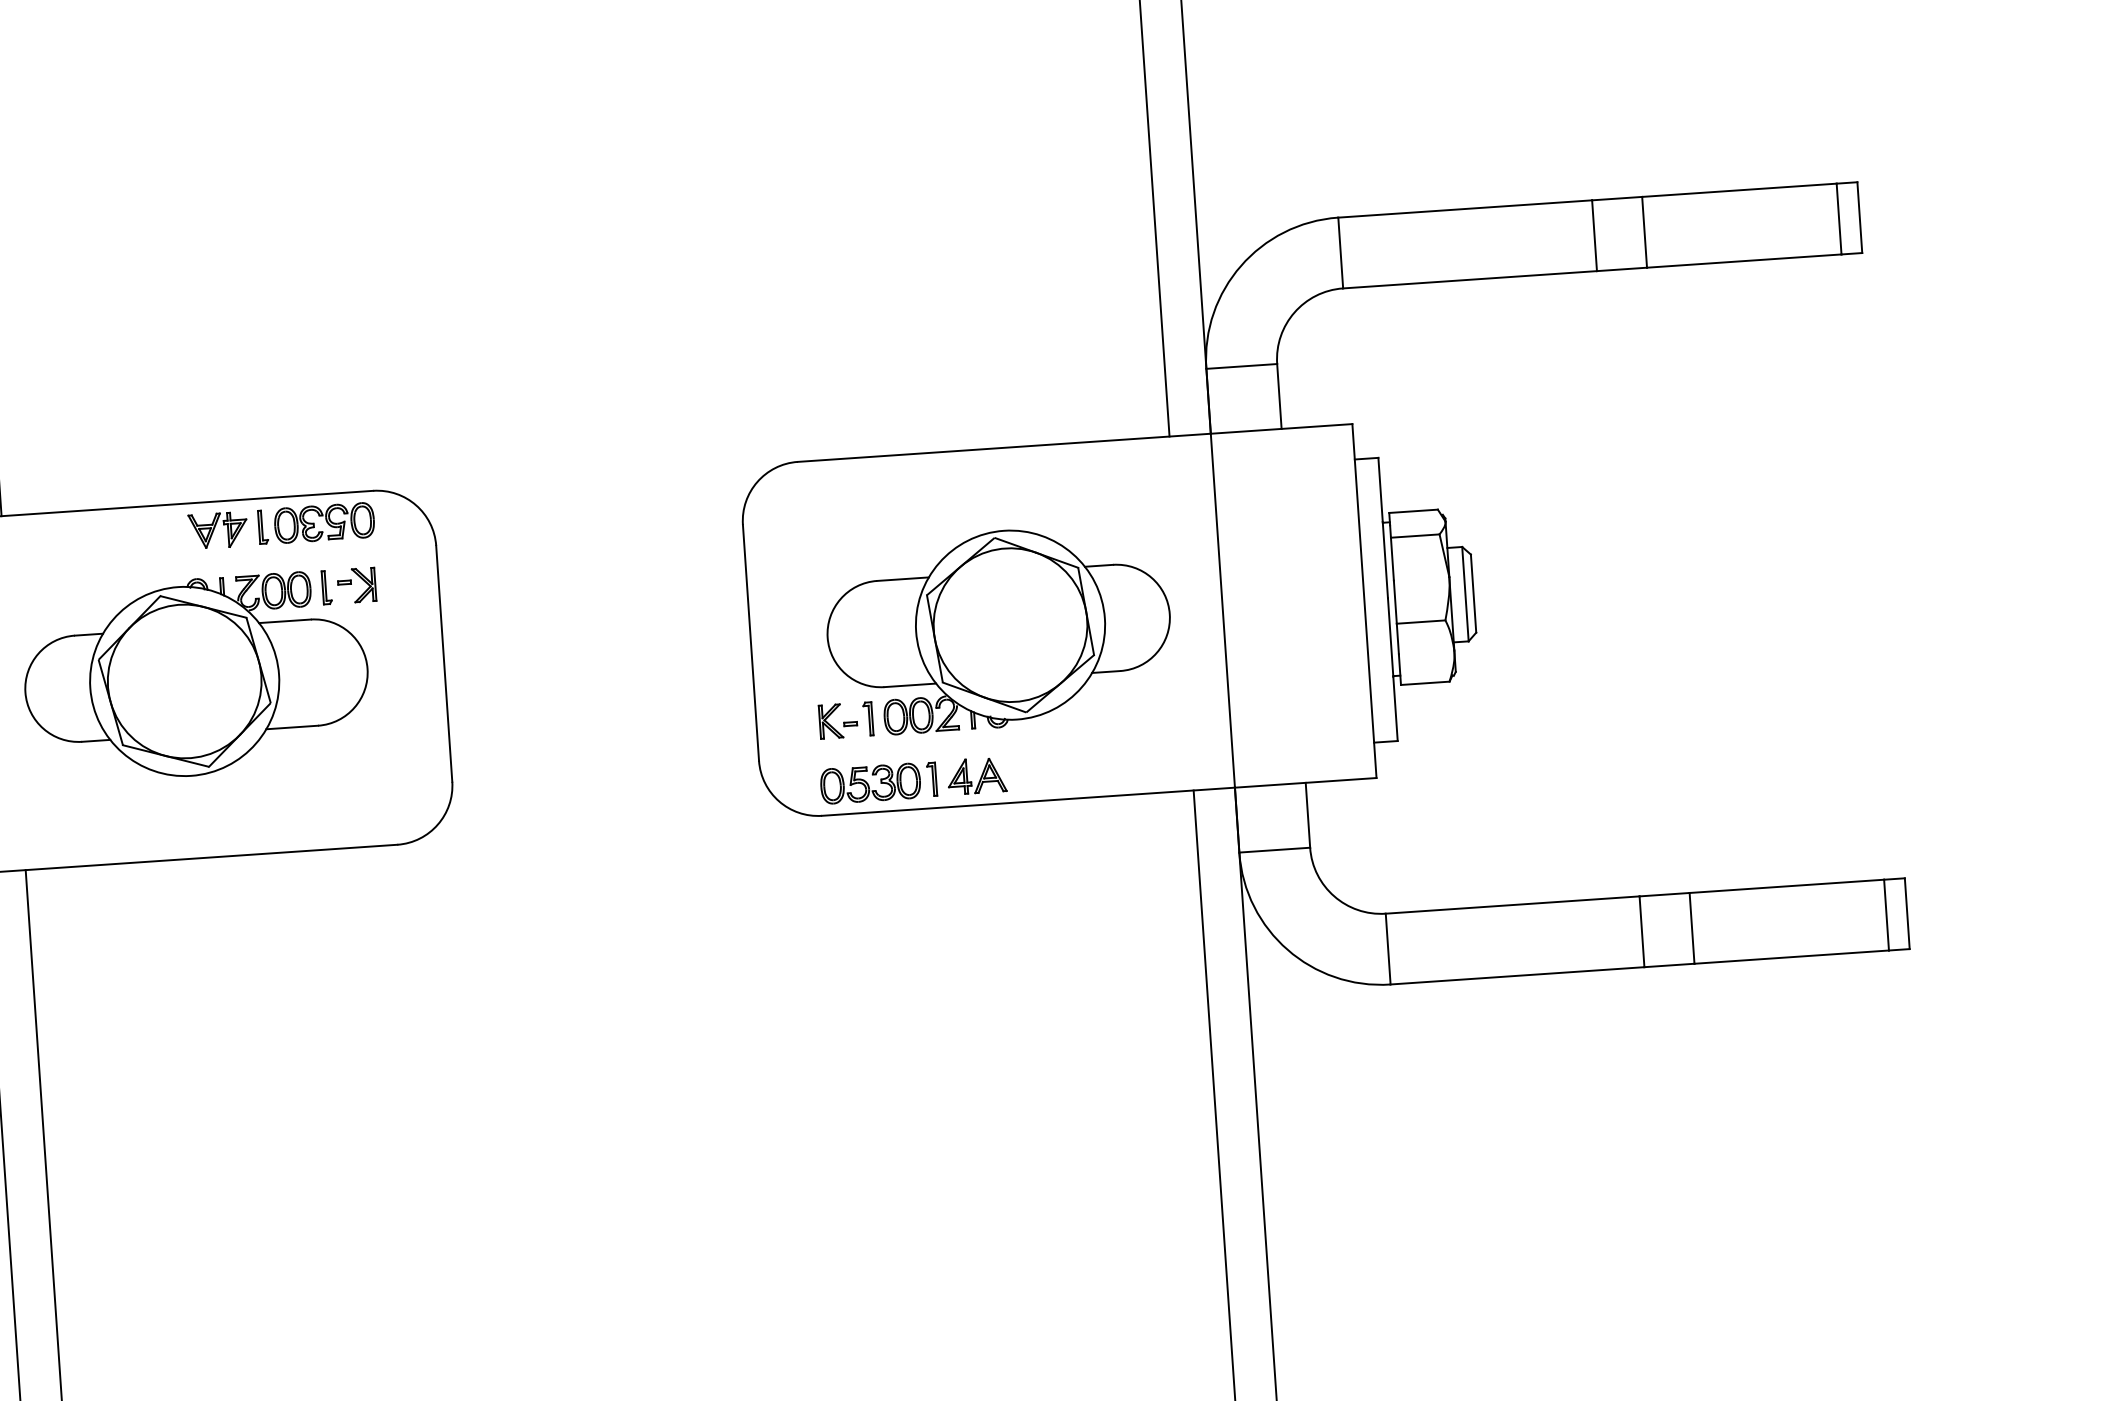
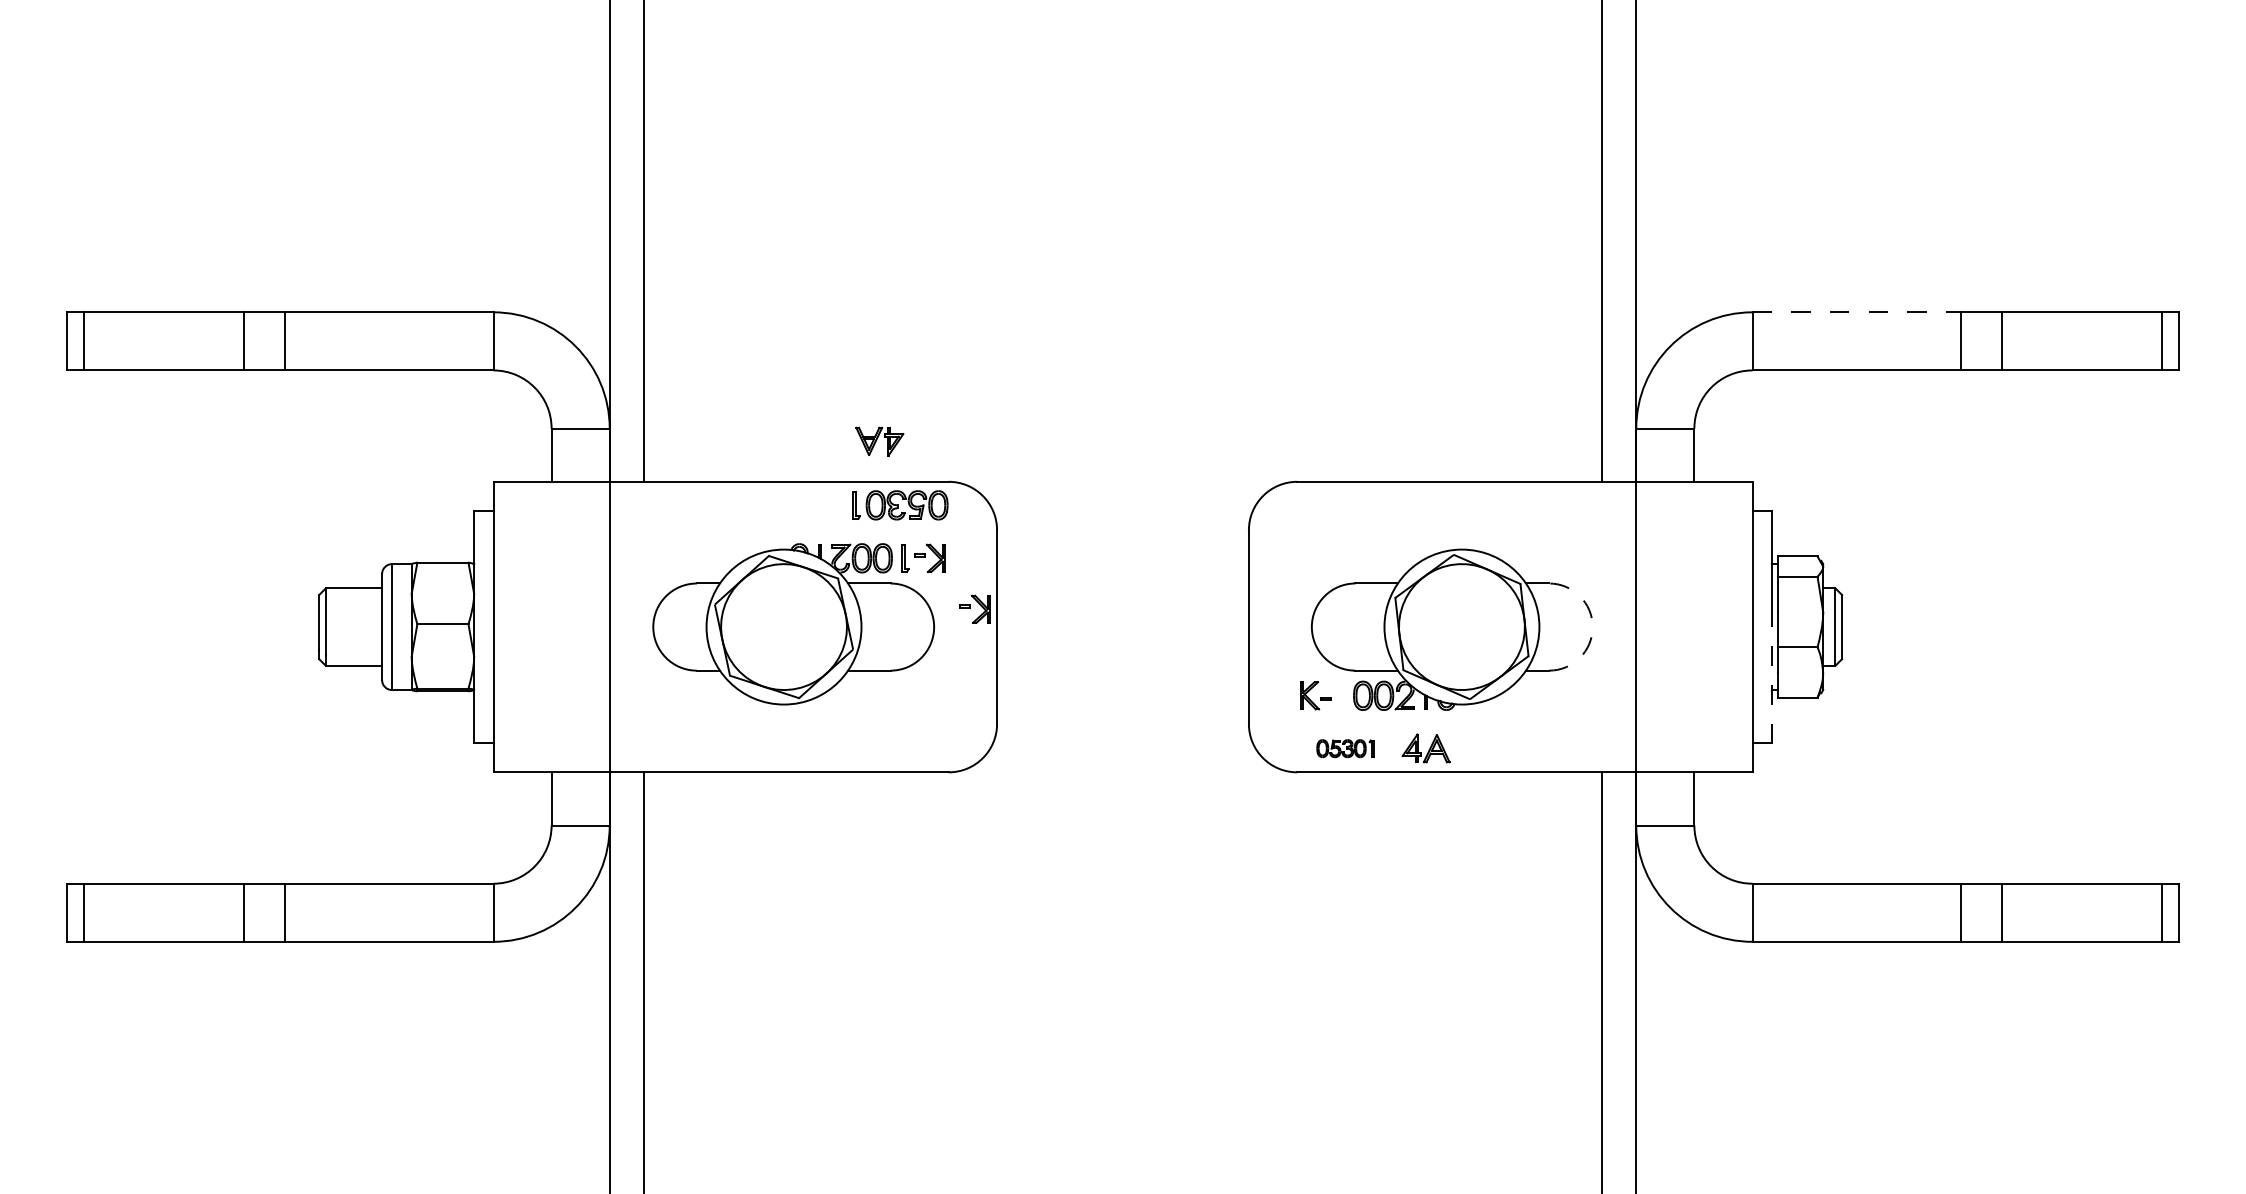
line: (1466, 209) -> (1857, 312), solid -> dashed
part: (217, 530) -> (879, 441), moved
arc: (1169, 614) -> (1592, 627), solid -> dashed
part: (415, 643) -> (974, 608), added
line: (1392, 669) -> (1771, 684), solid -> dashed
part: (868, 718) -> (1340, 695), removed
part: (878, 782) -> (1345, 748), size x0.6

